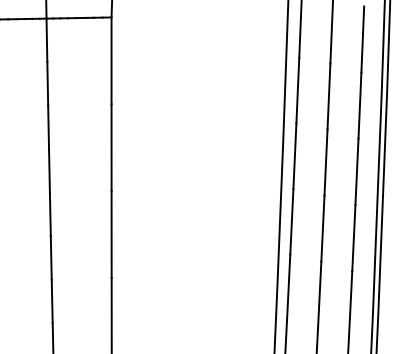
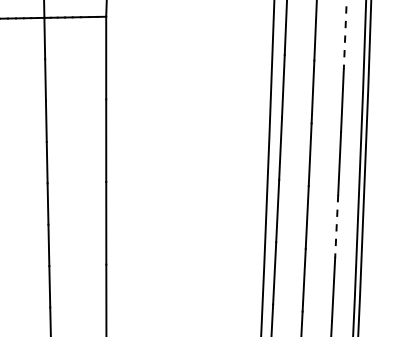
line: (363, 40) -> (345, 38), solid -> dashed
line: (353, 237) -> (336, 226), solid -> dashed

